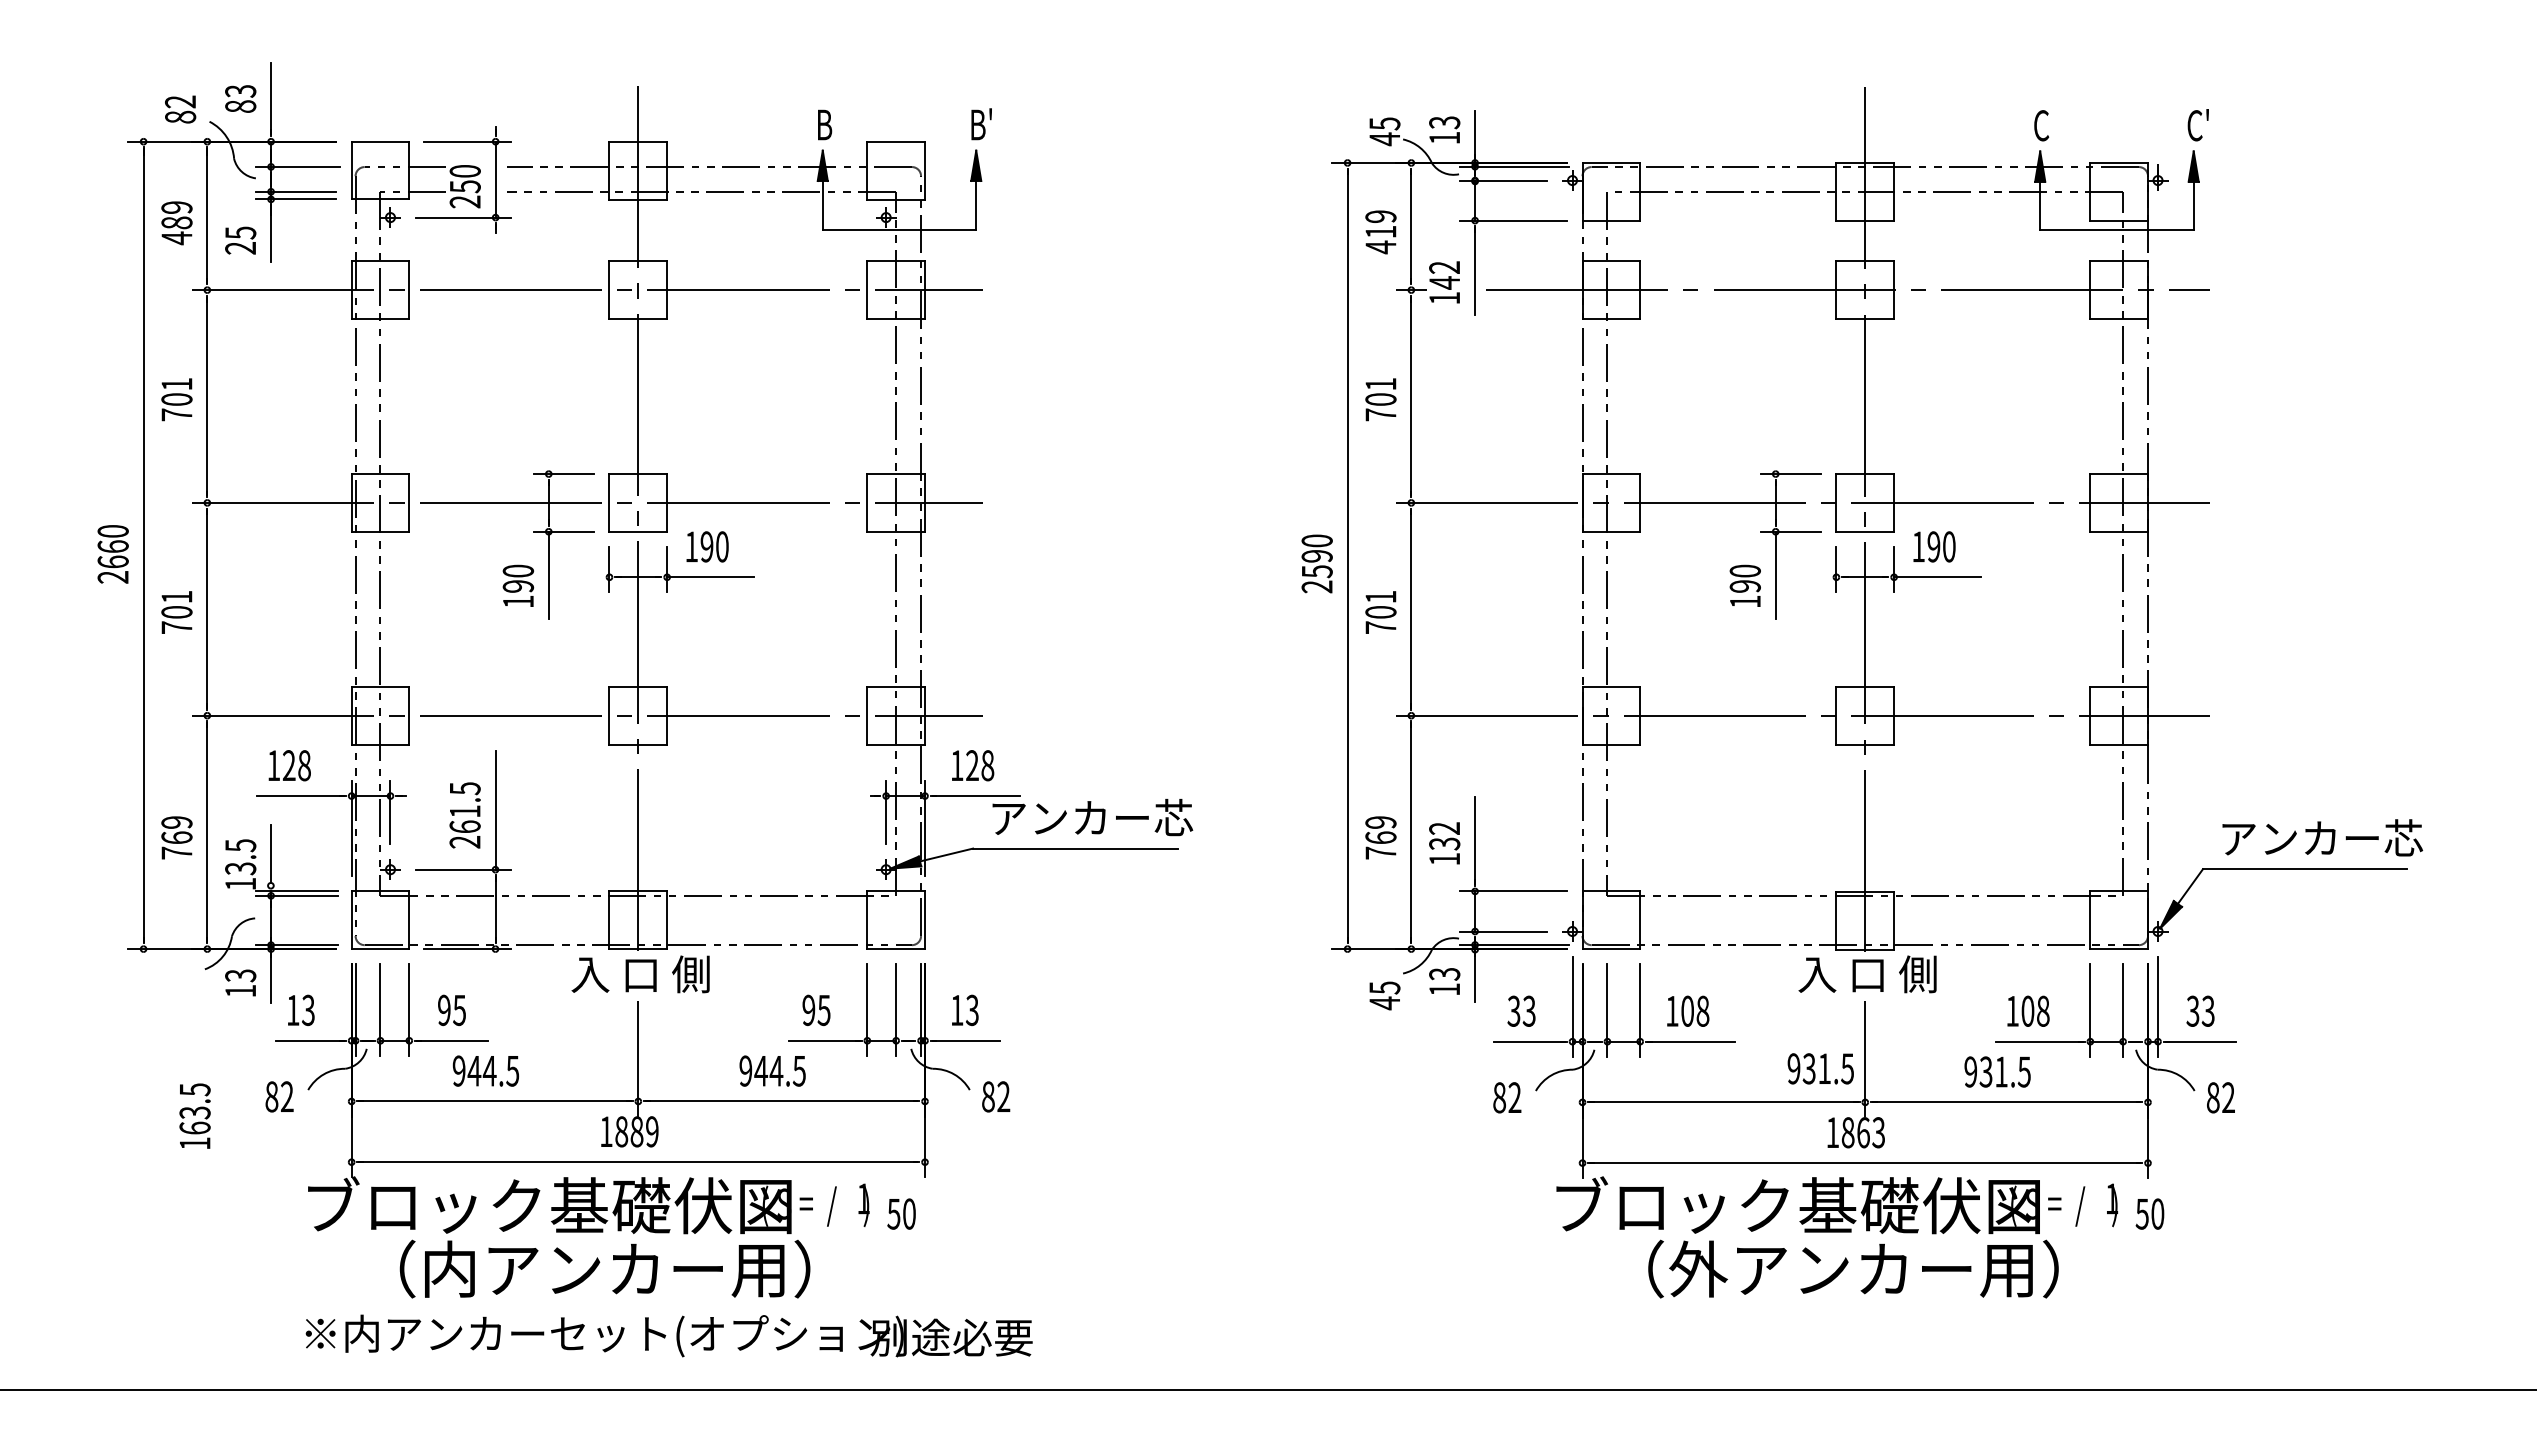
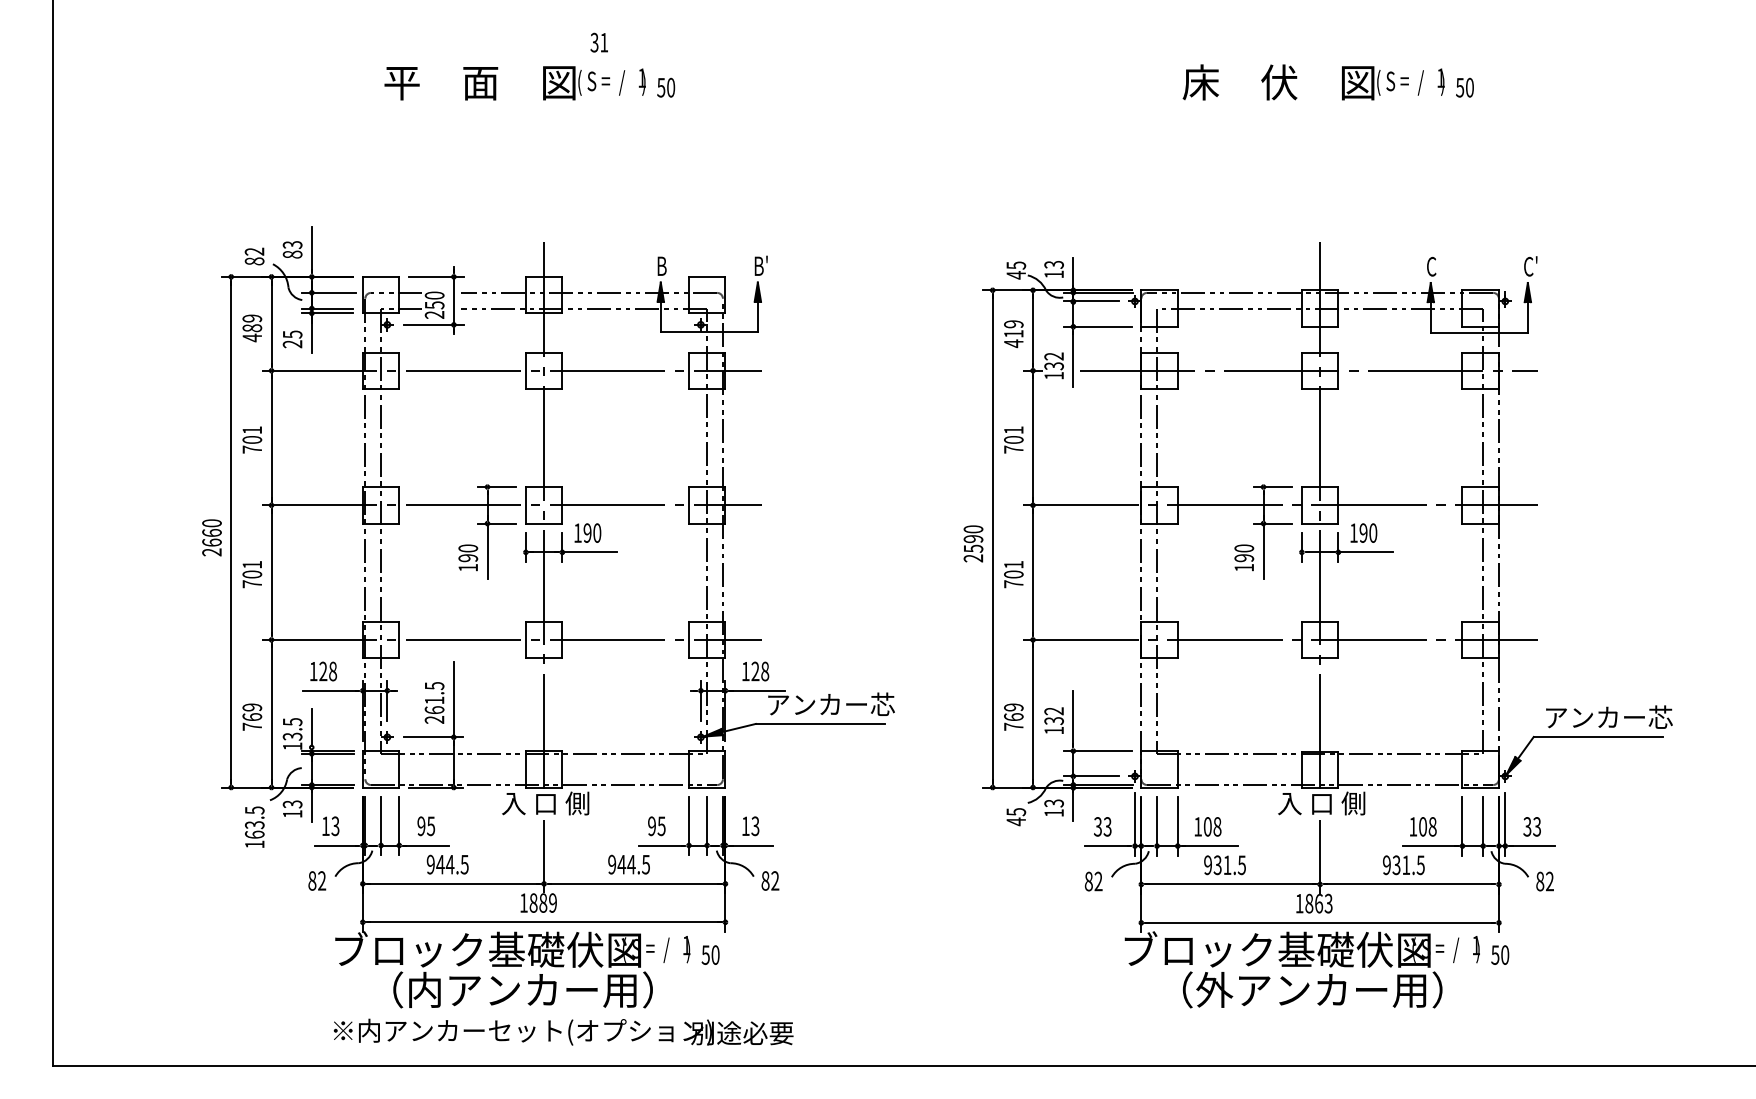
text: (1443, 281) -> (1053, 365), 142 -> 132
text: (1819, 1069) -> (1224, 865), moved
text: (194, 1115) -> (254, 826), moved

